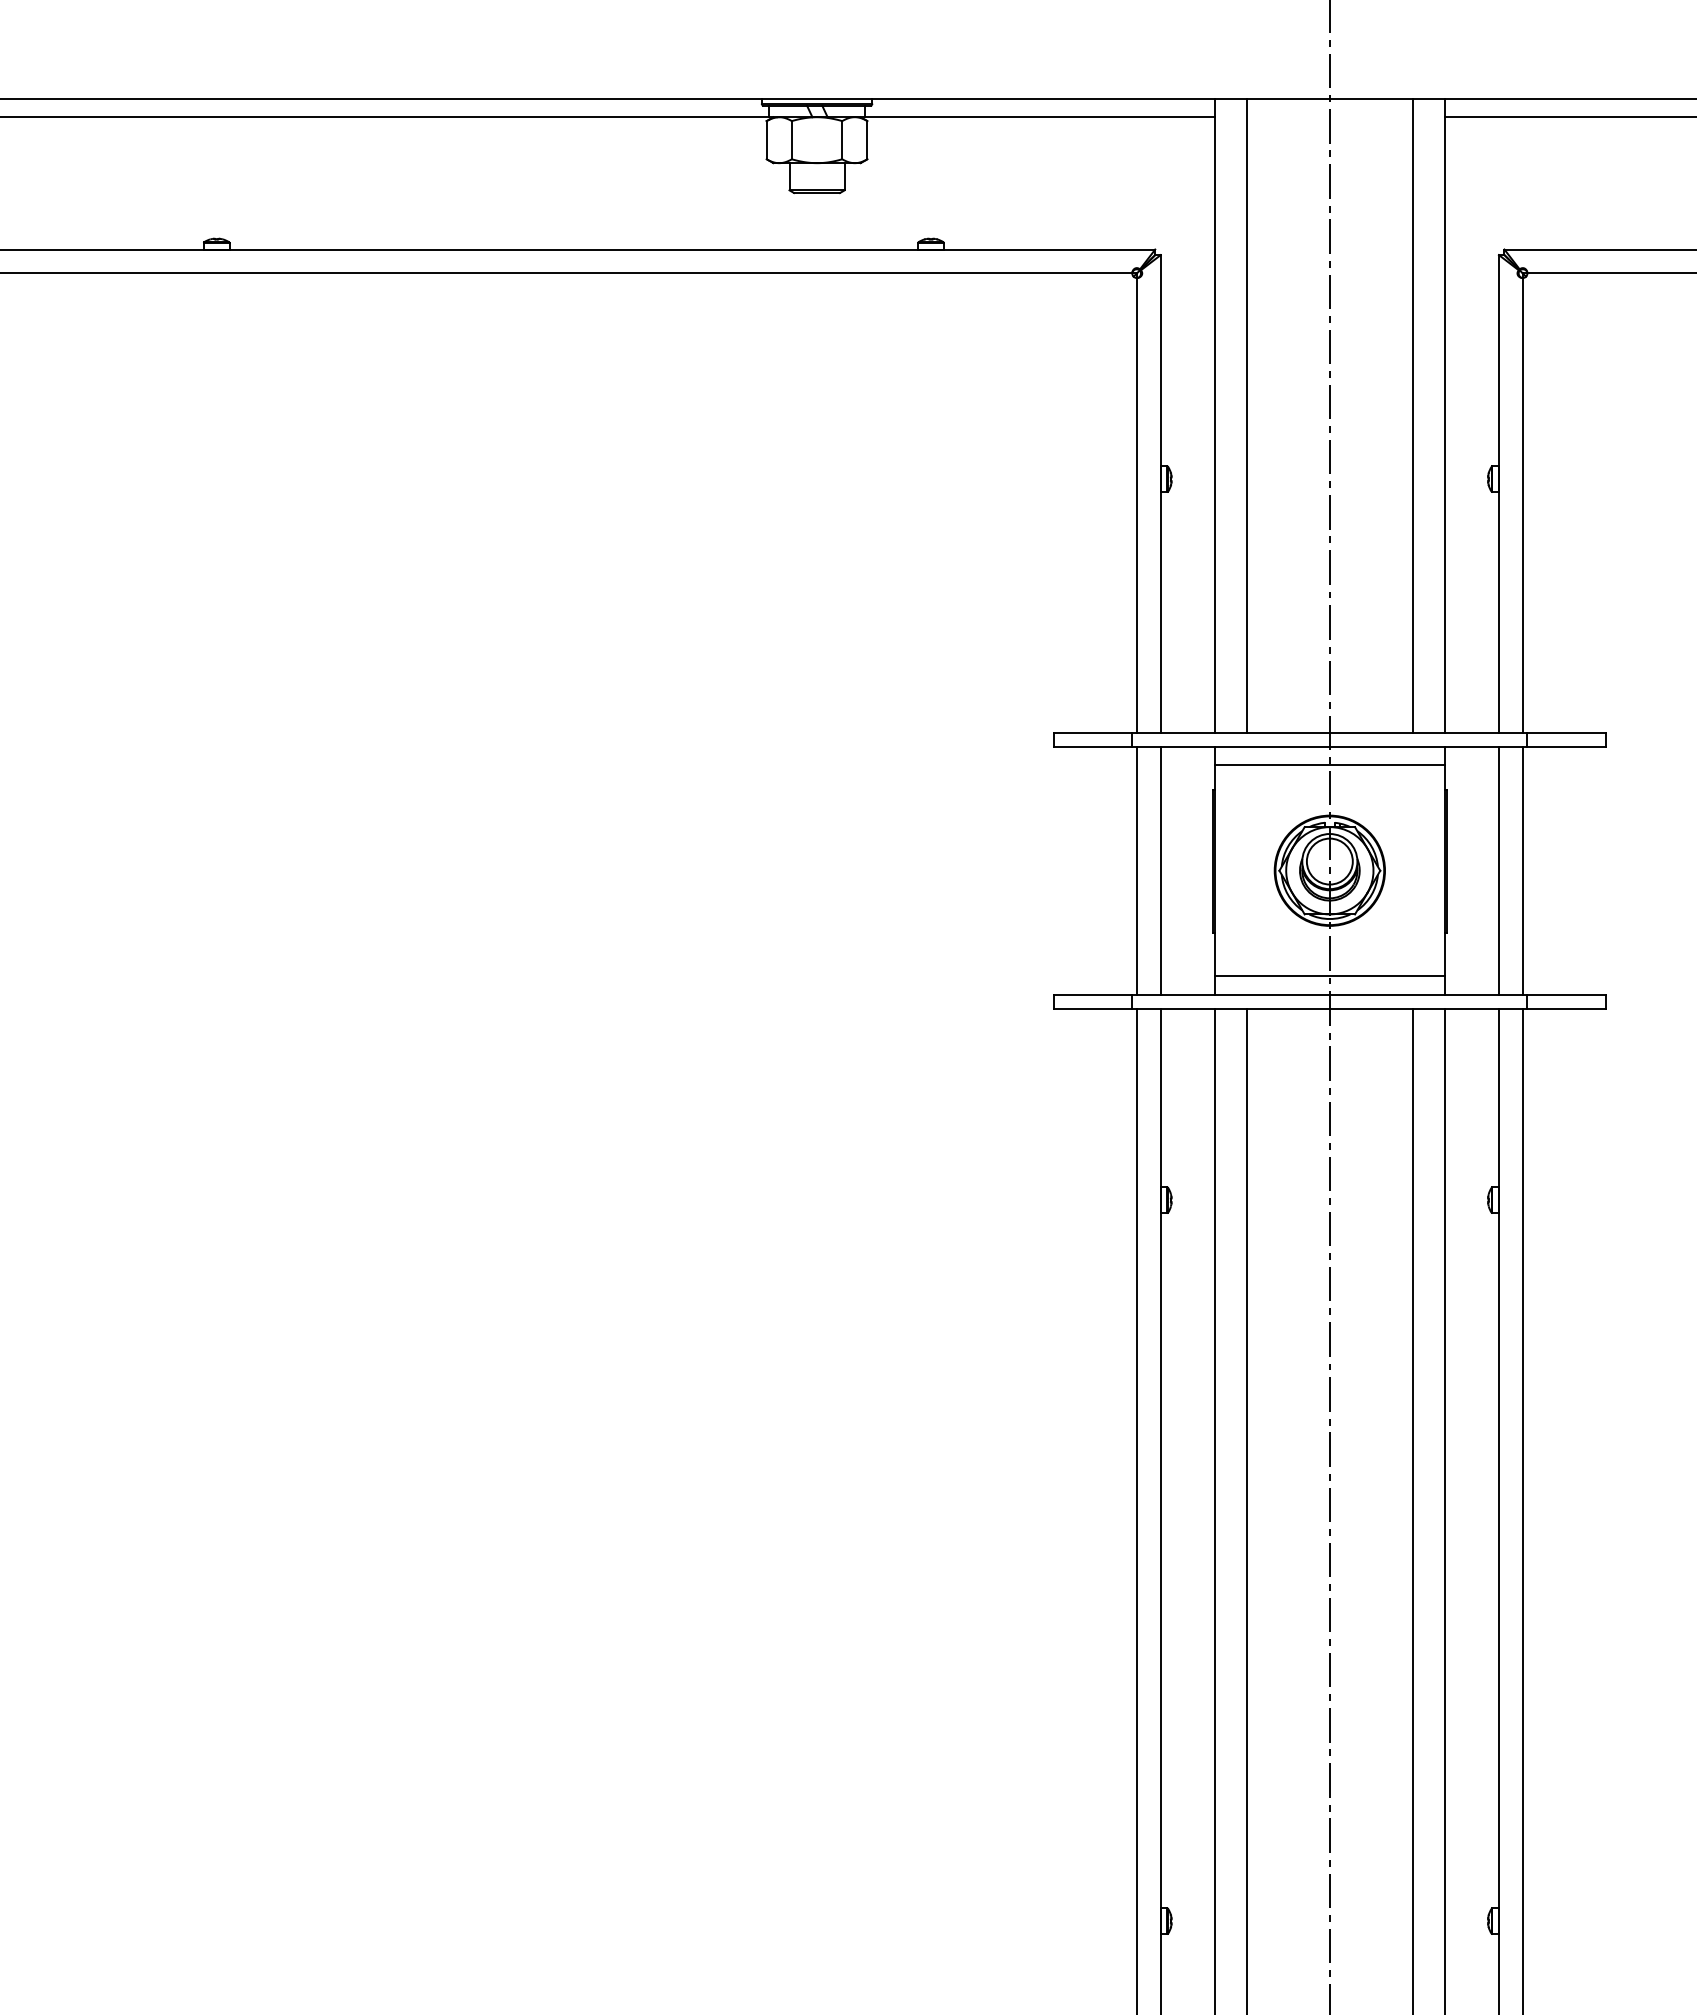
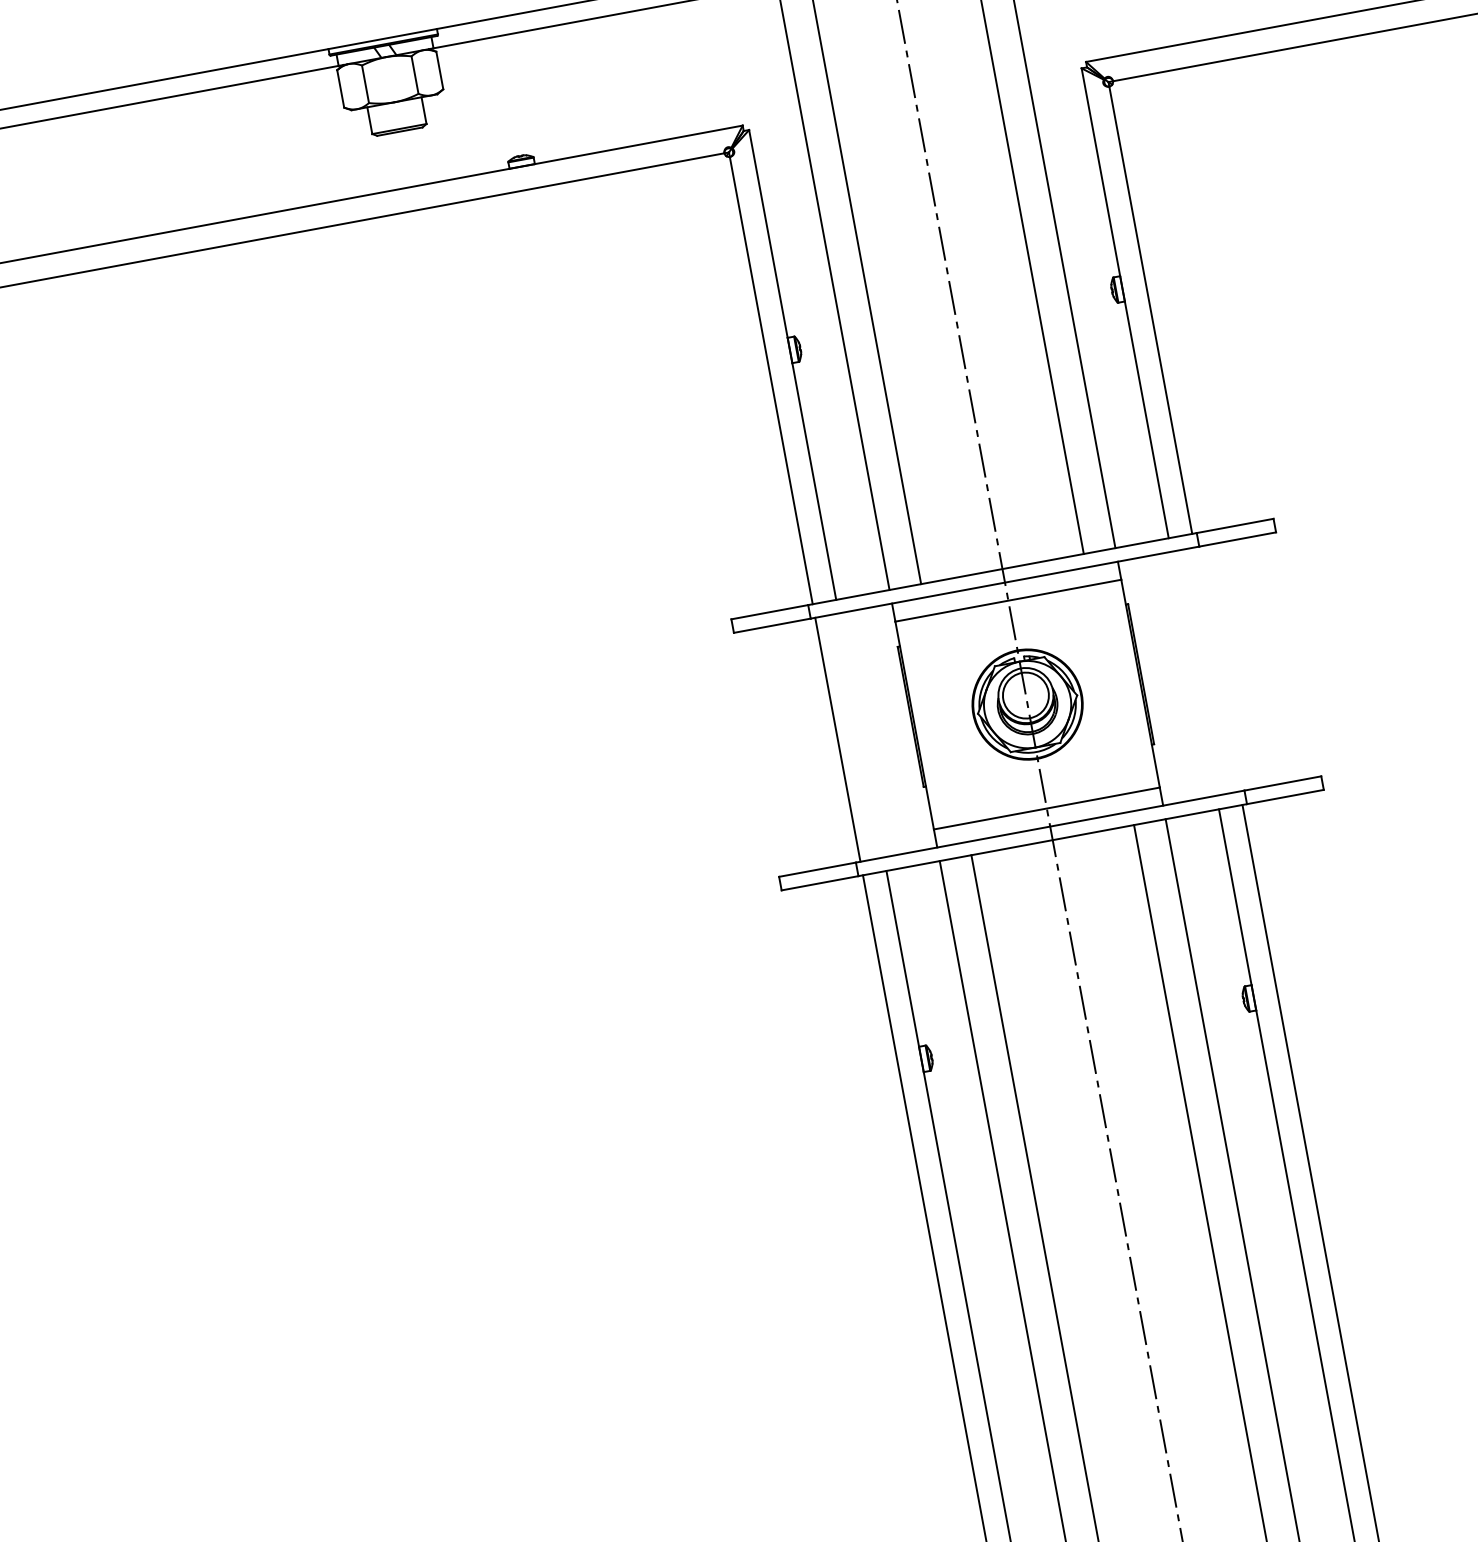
line: (1160, 870) -> (861, 735), removed
line: (1498, 870) -> (1193, 673), removed
line: (1522, 870) -> (1216, 669), removed

